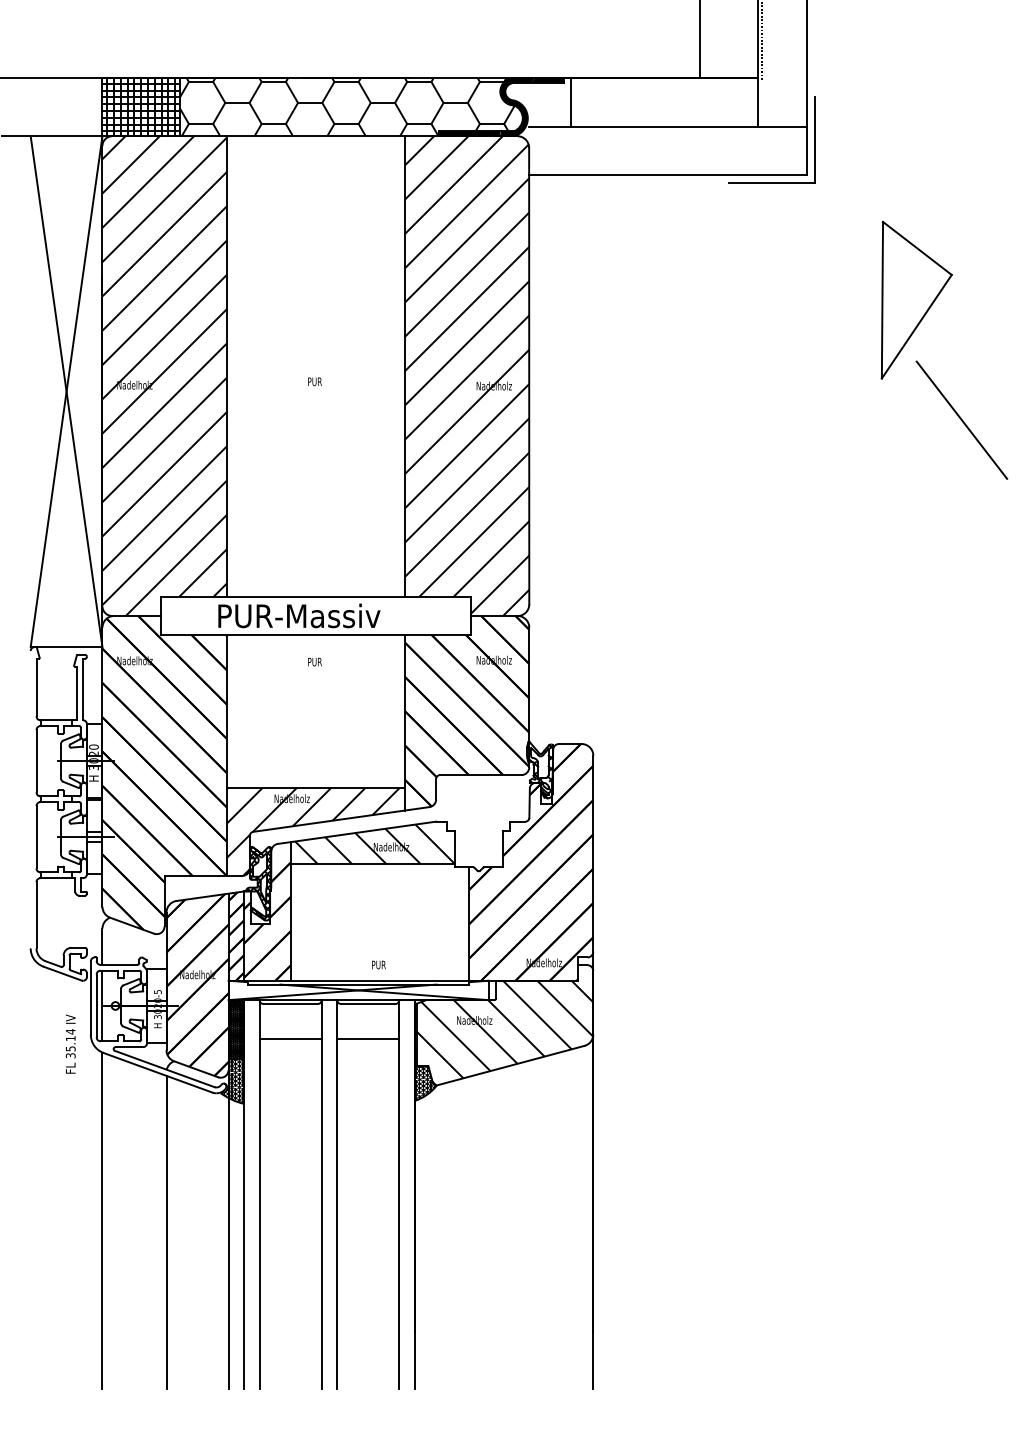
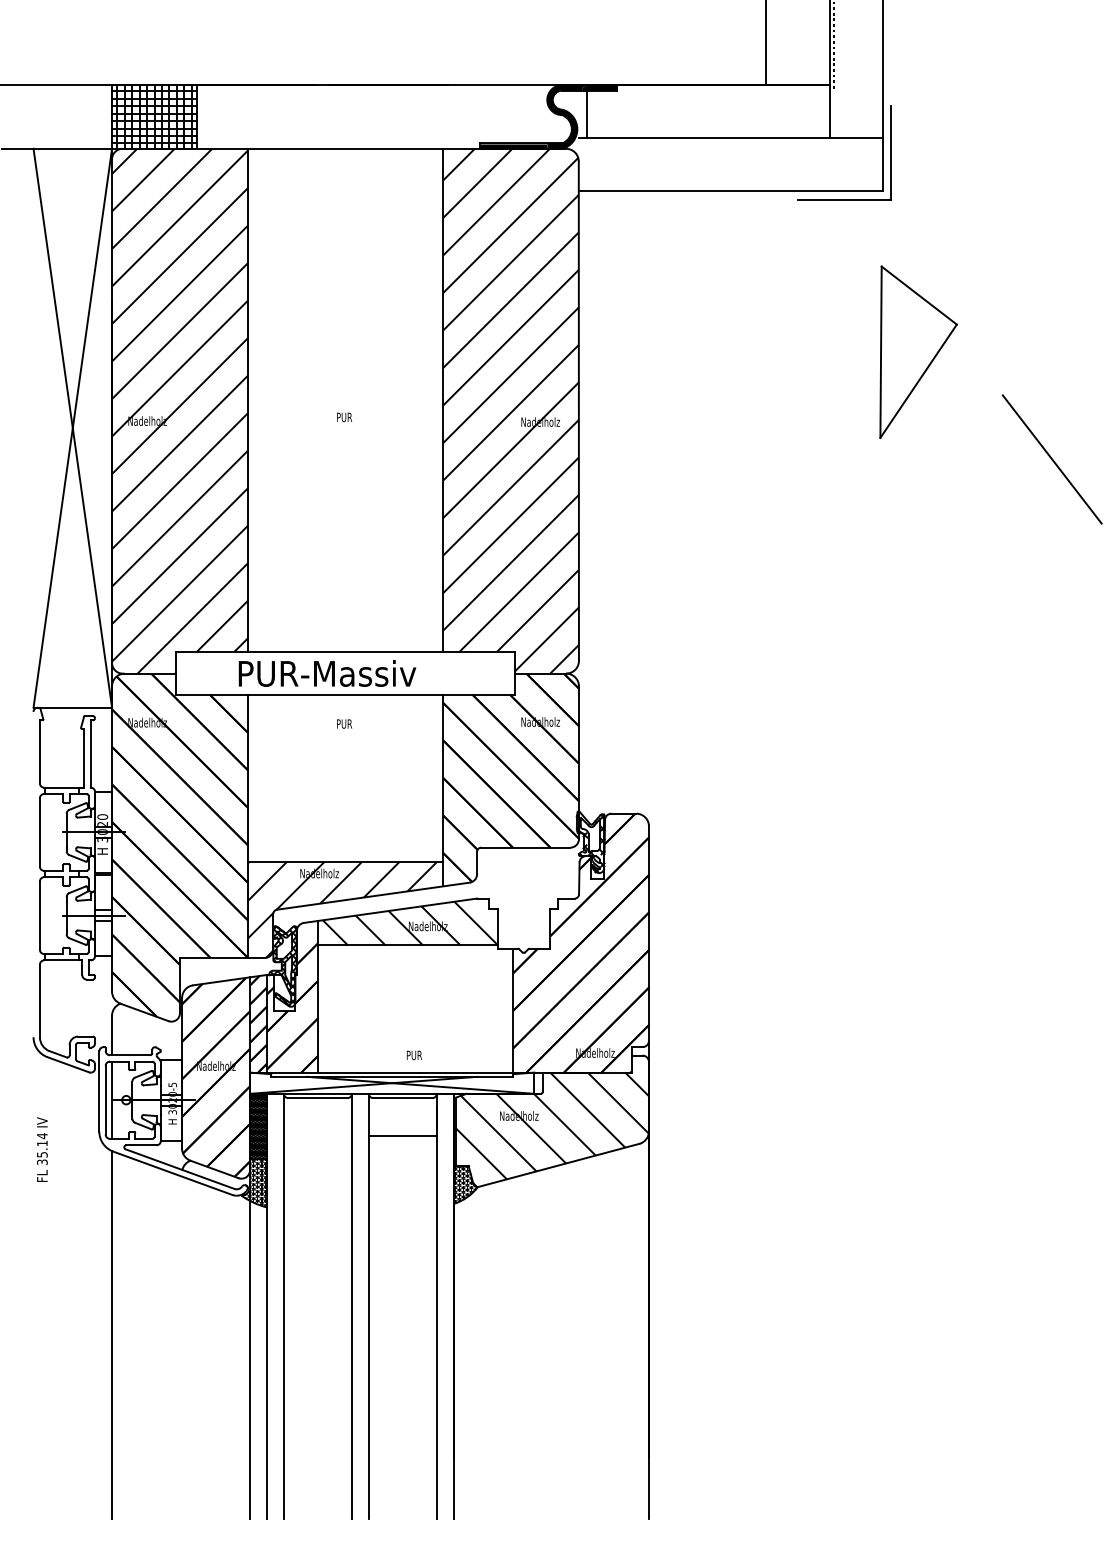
line: (570, 102) -> (586, 111), moved
hatch: (347, 107) -> (380, 117), removed
part: (916, 299) -> (918, 351), moved
line: (290, 1038) -> (317, 1135), removed
text: (70, 1043) -> (42, 1148), moved
line: (166, 1232) -> (182, 1347), removed

